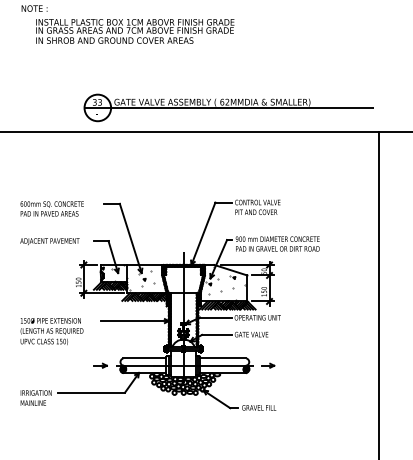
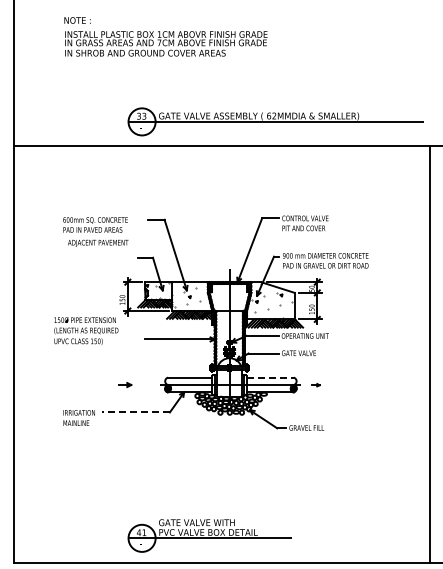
text: (135, 31) -> (166, 43), moved
text: (50, 240) -> (98, 242), moved
text: (52, 330) -> (86, 330), moved
line: (223, 358) -> (270, 377), solid -> dashed
part: (101, 365) -> (125, 384), moved
part: (267, 366) -> (315, 385), size x0.6
line: (91, 392) -> (135, 412), solid -> dashed

